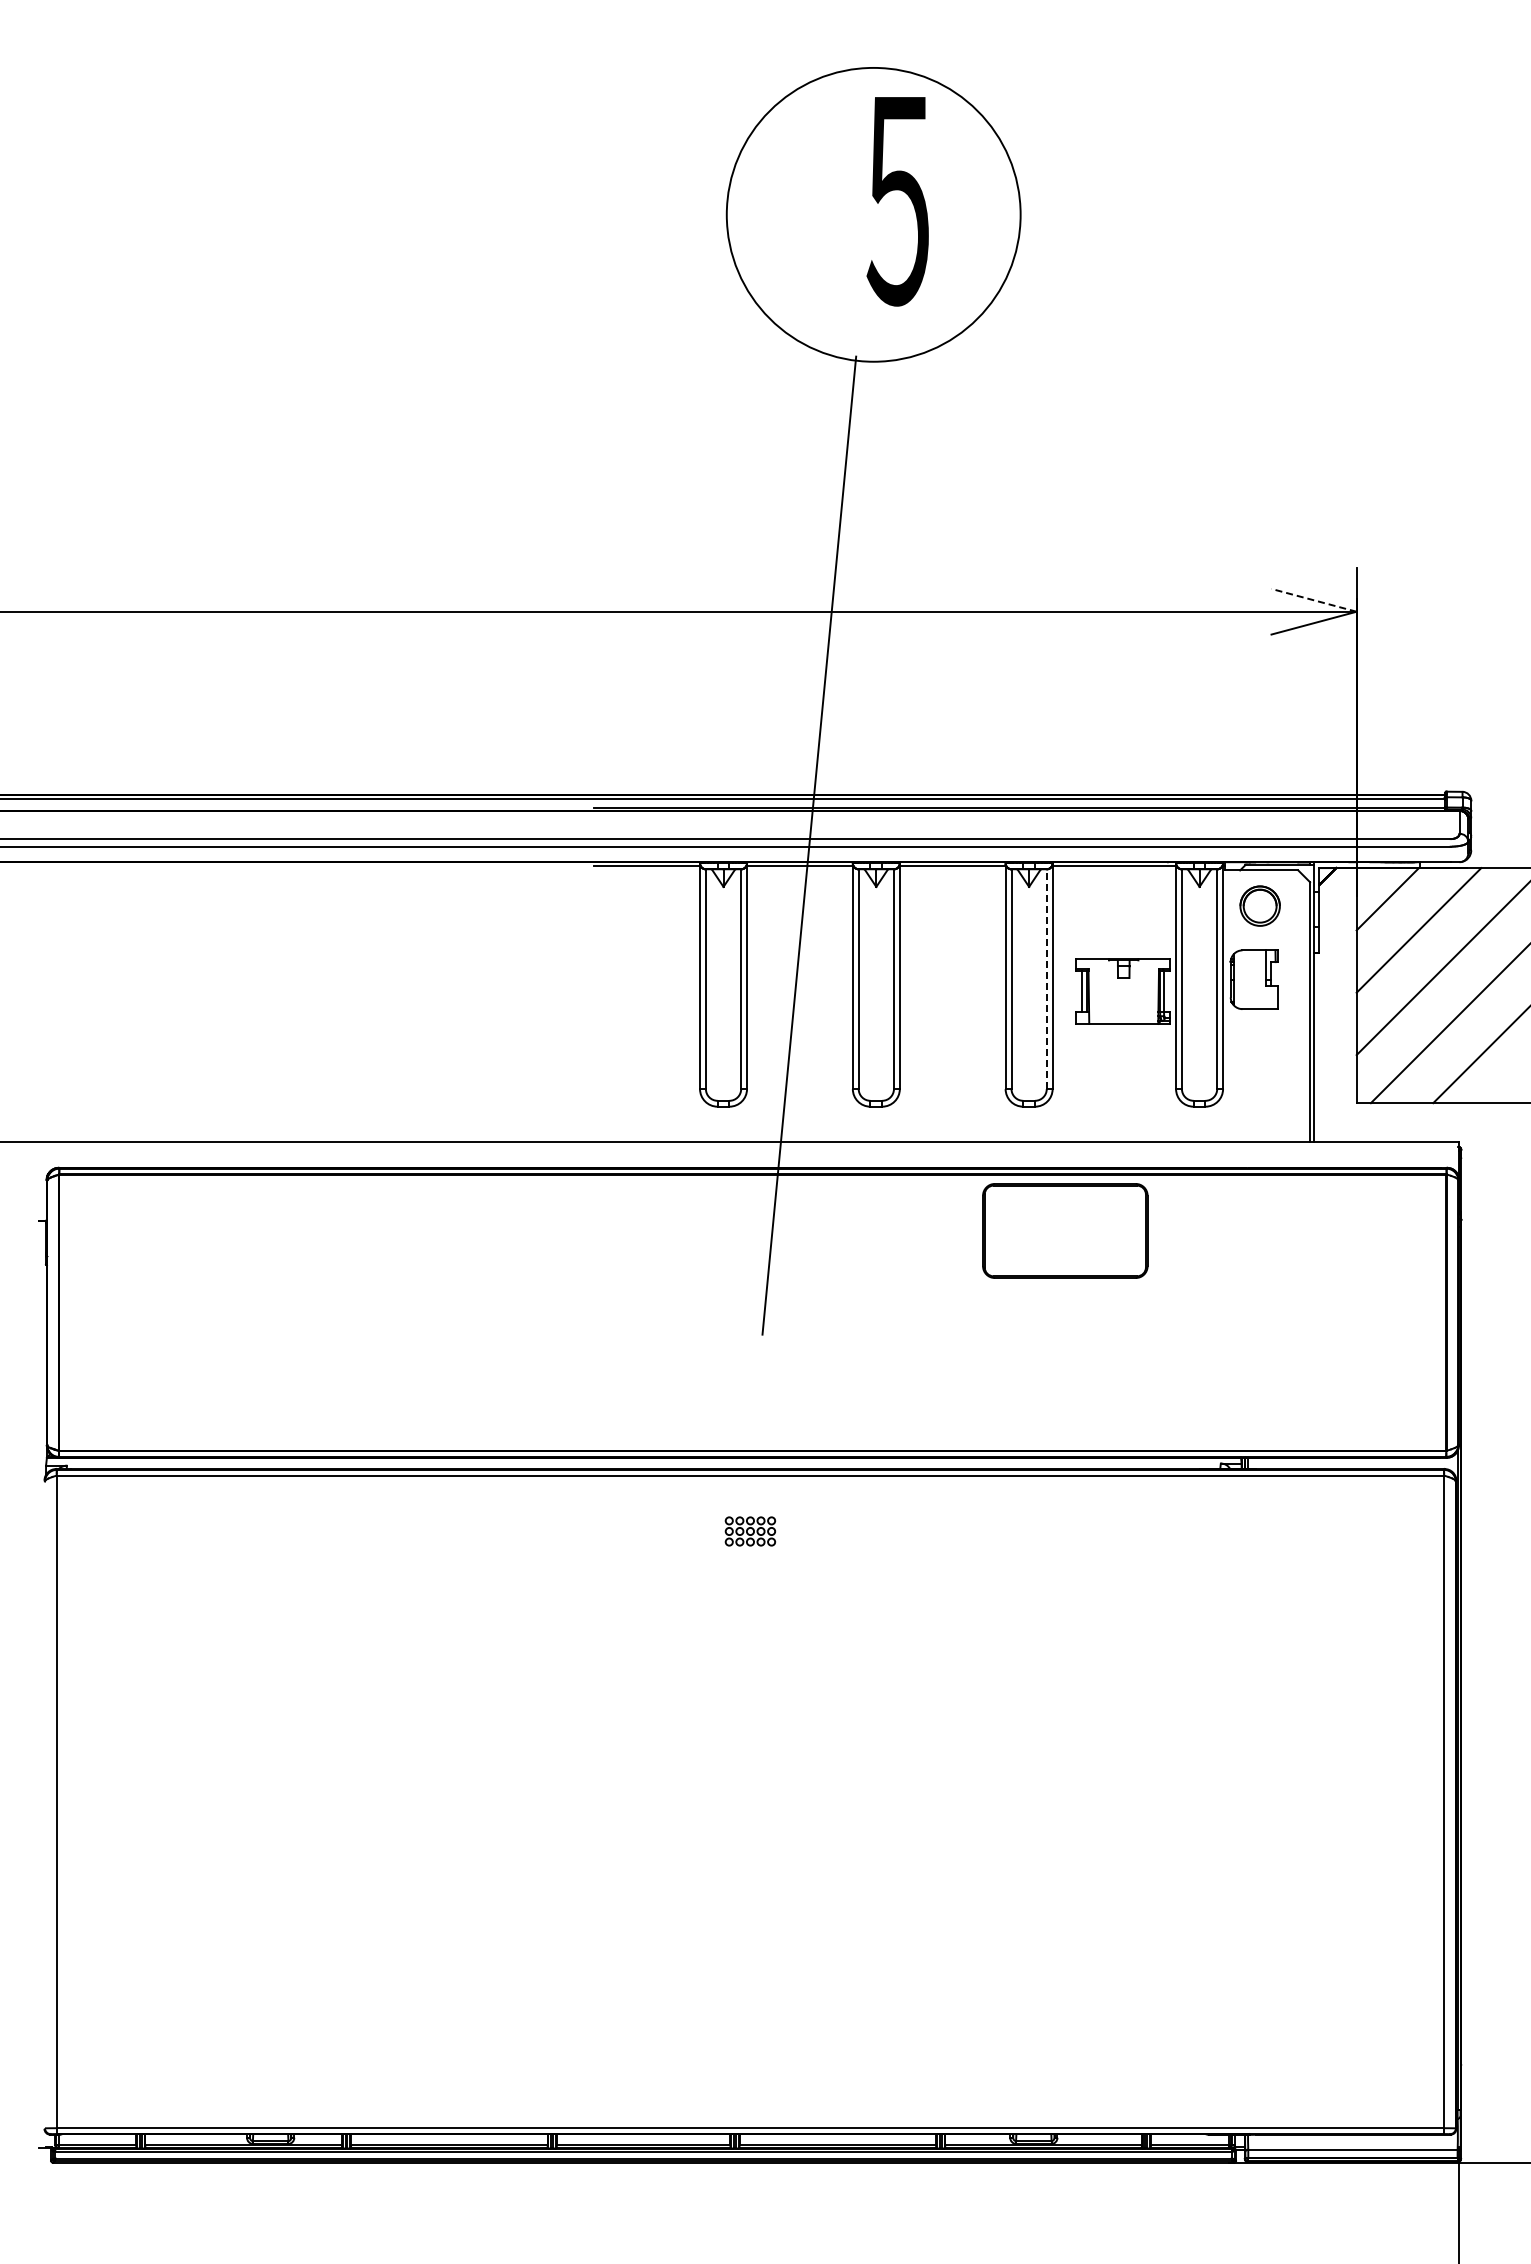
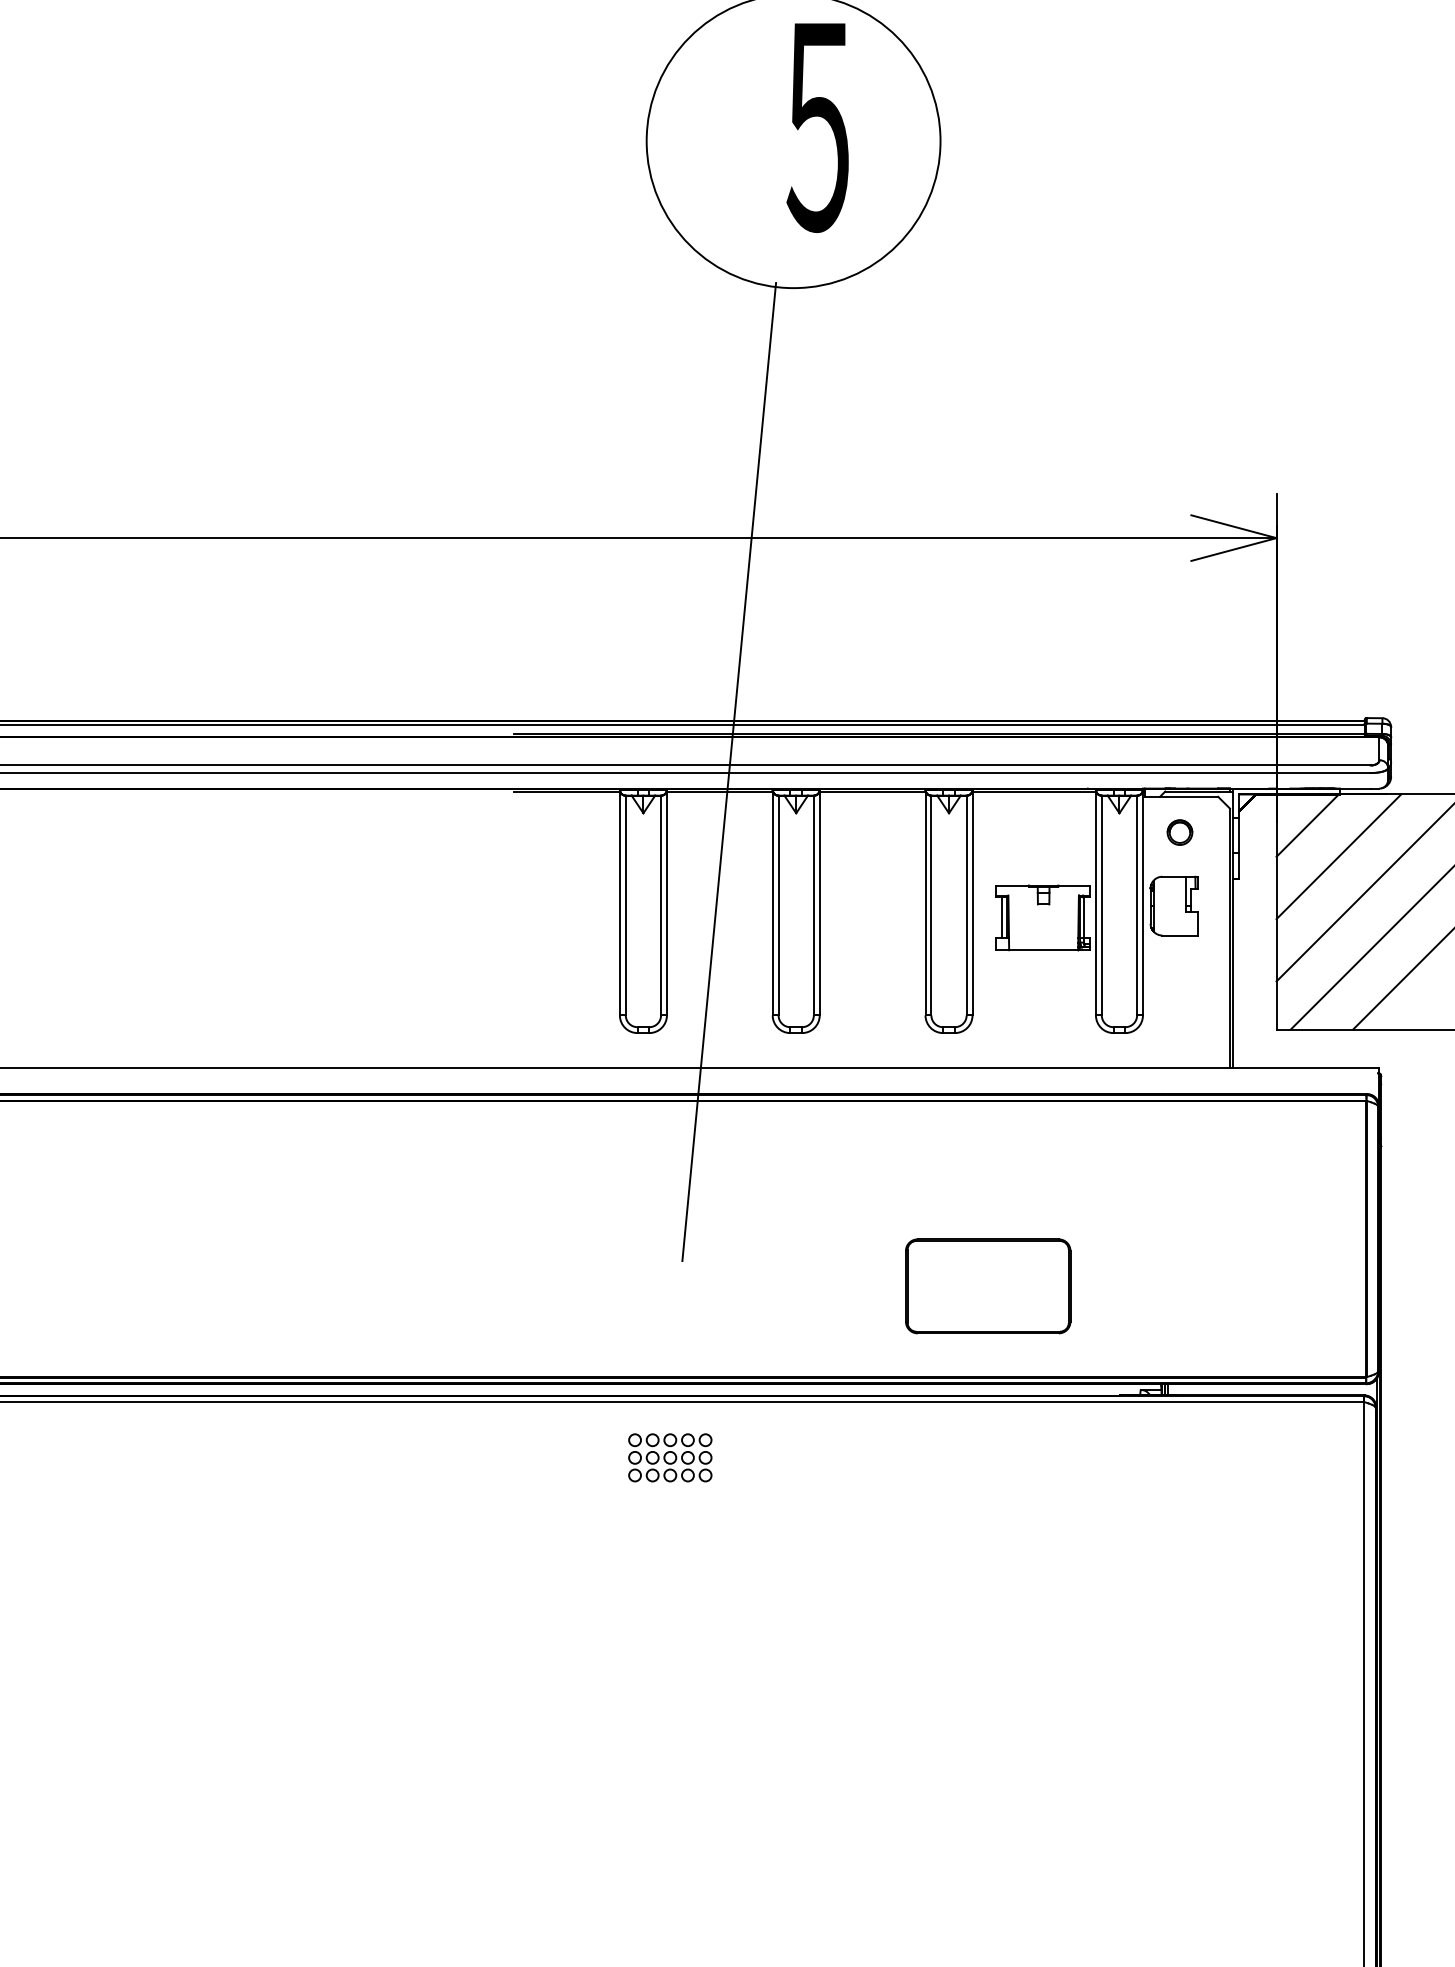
line: (1313, 600) -> (1233, 526), dashed -> solid
part: (1259, 906) -> (1179, 832), size x0.62
line: (1046, 979) -> (966, 905), dashed -> solid
part: (1065, 1230) -> (988, 1285), moved
part: (750, 1531) -> (670, 1457), size x1.67

